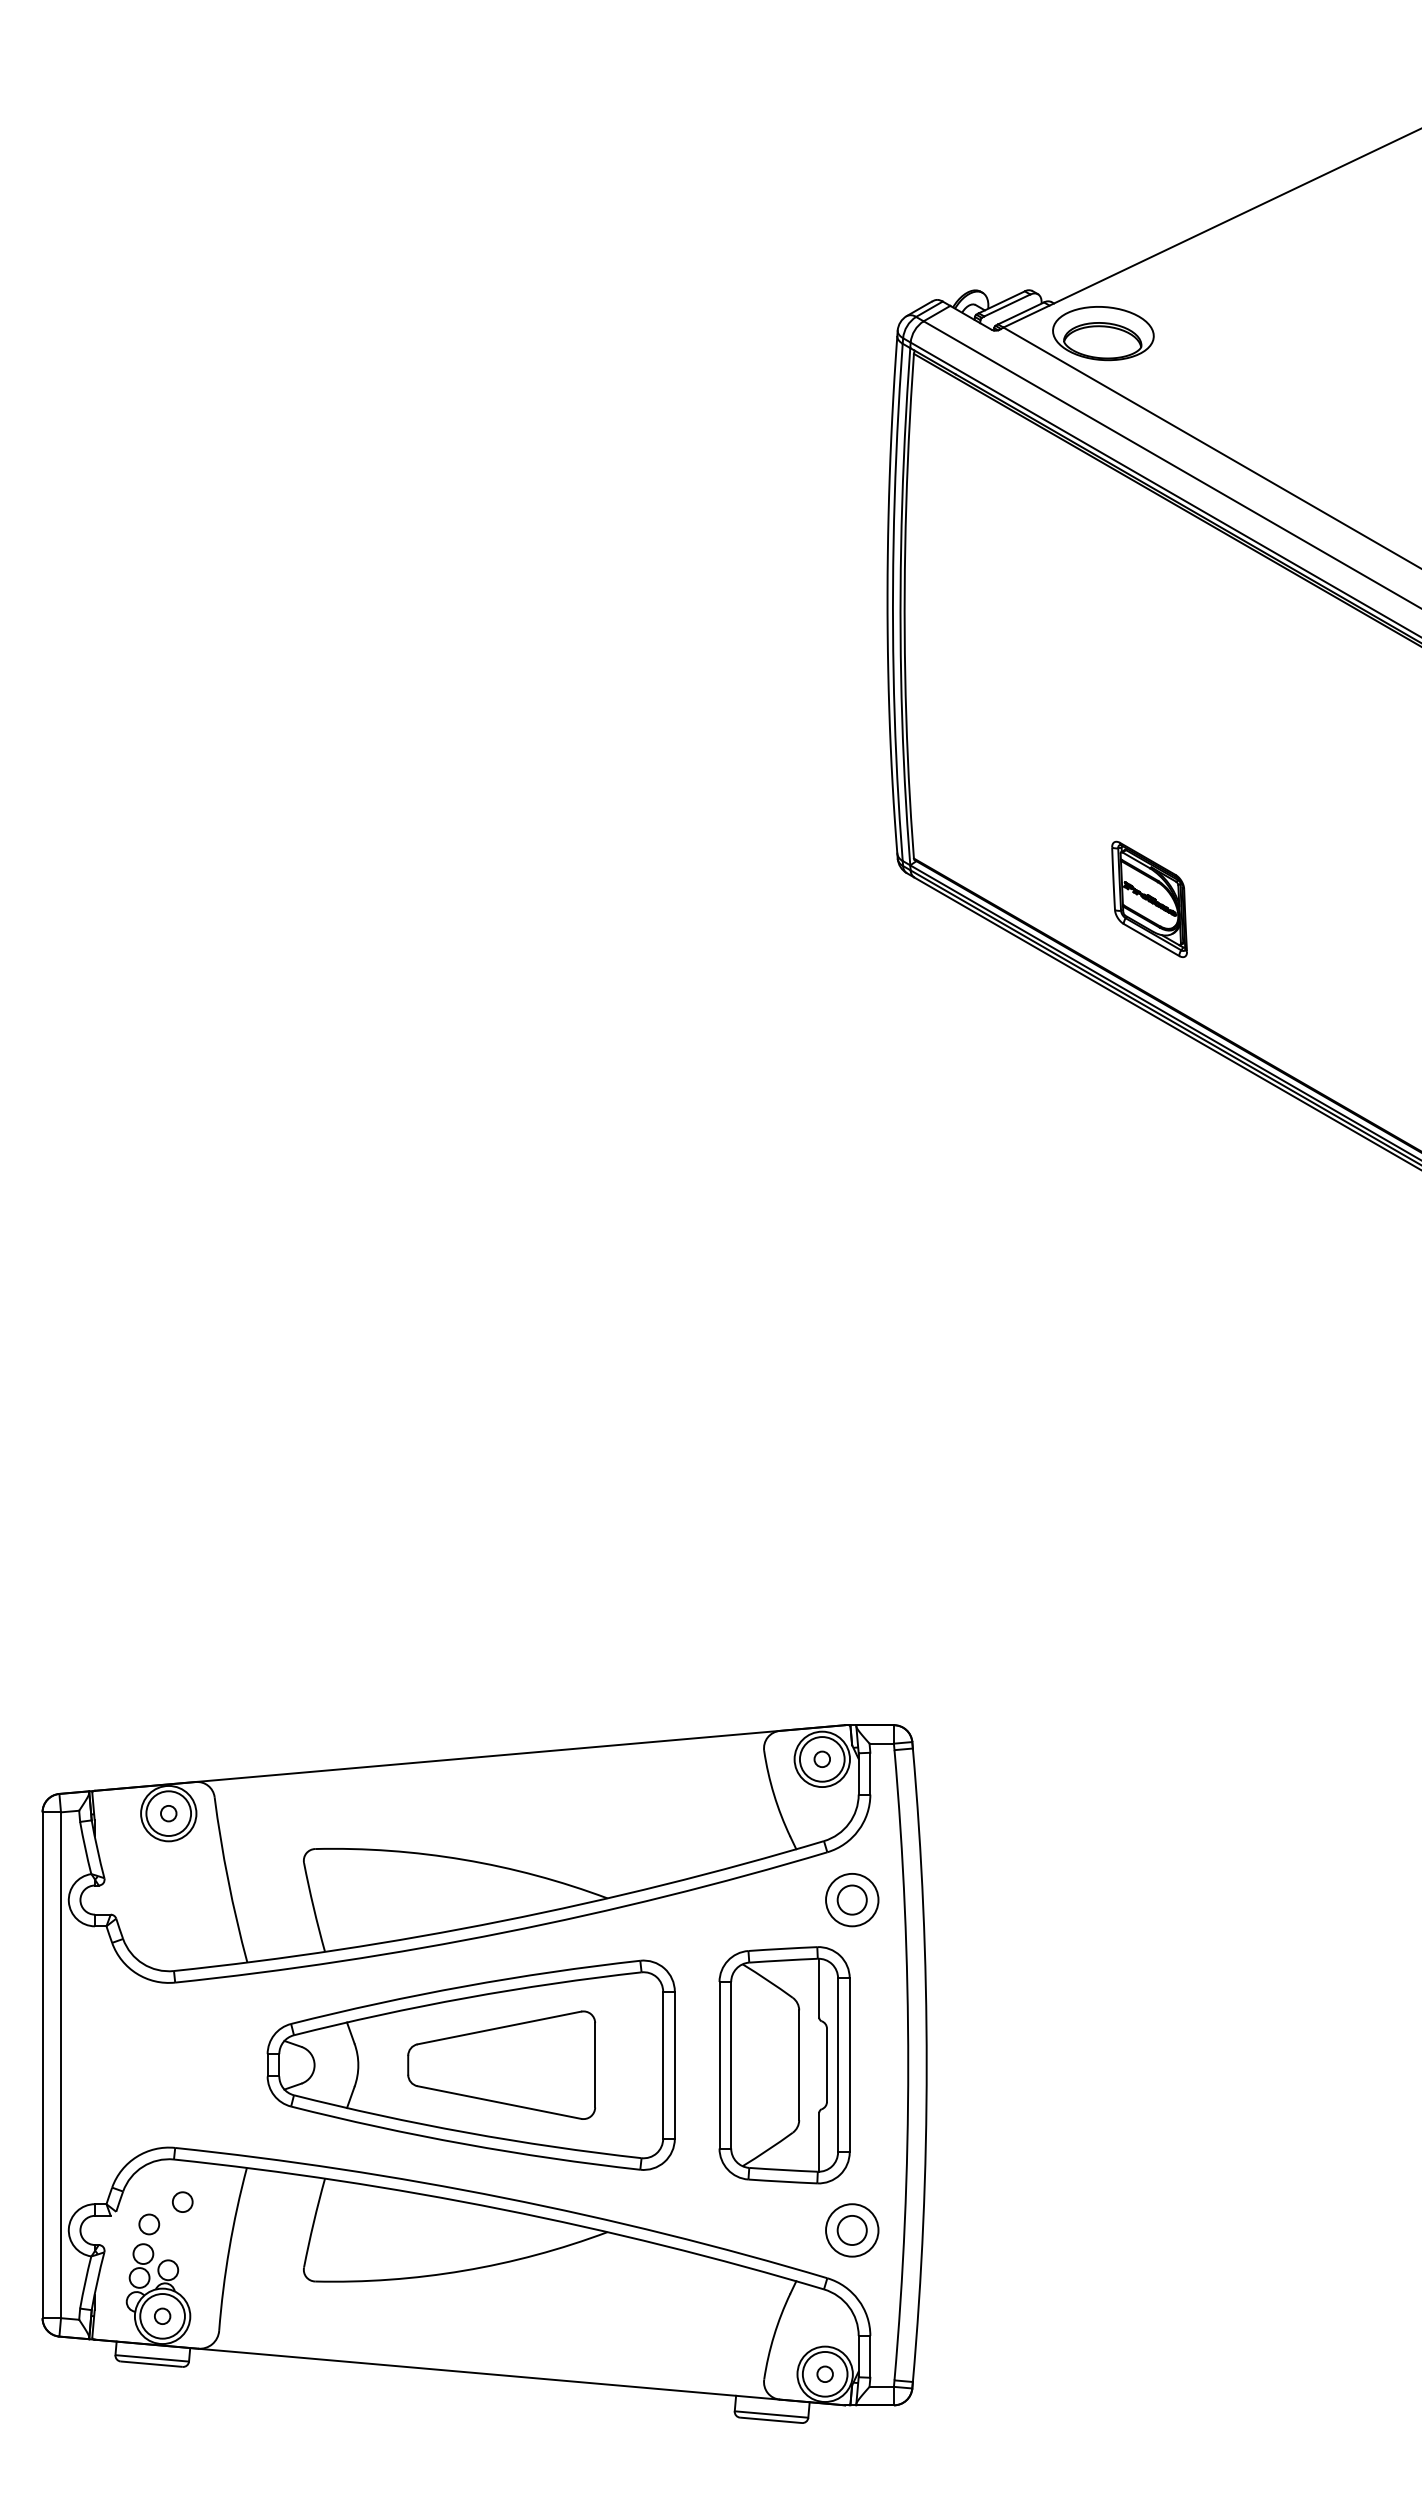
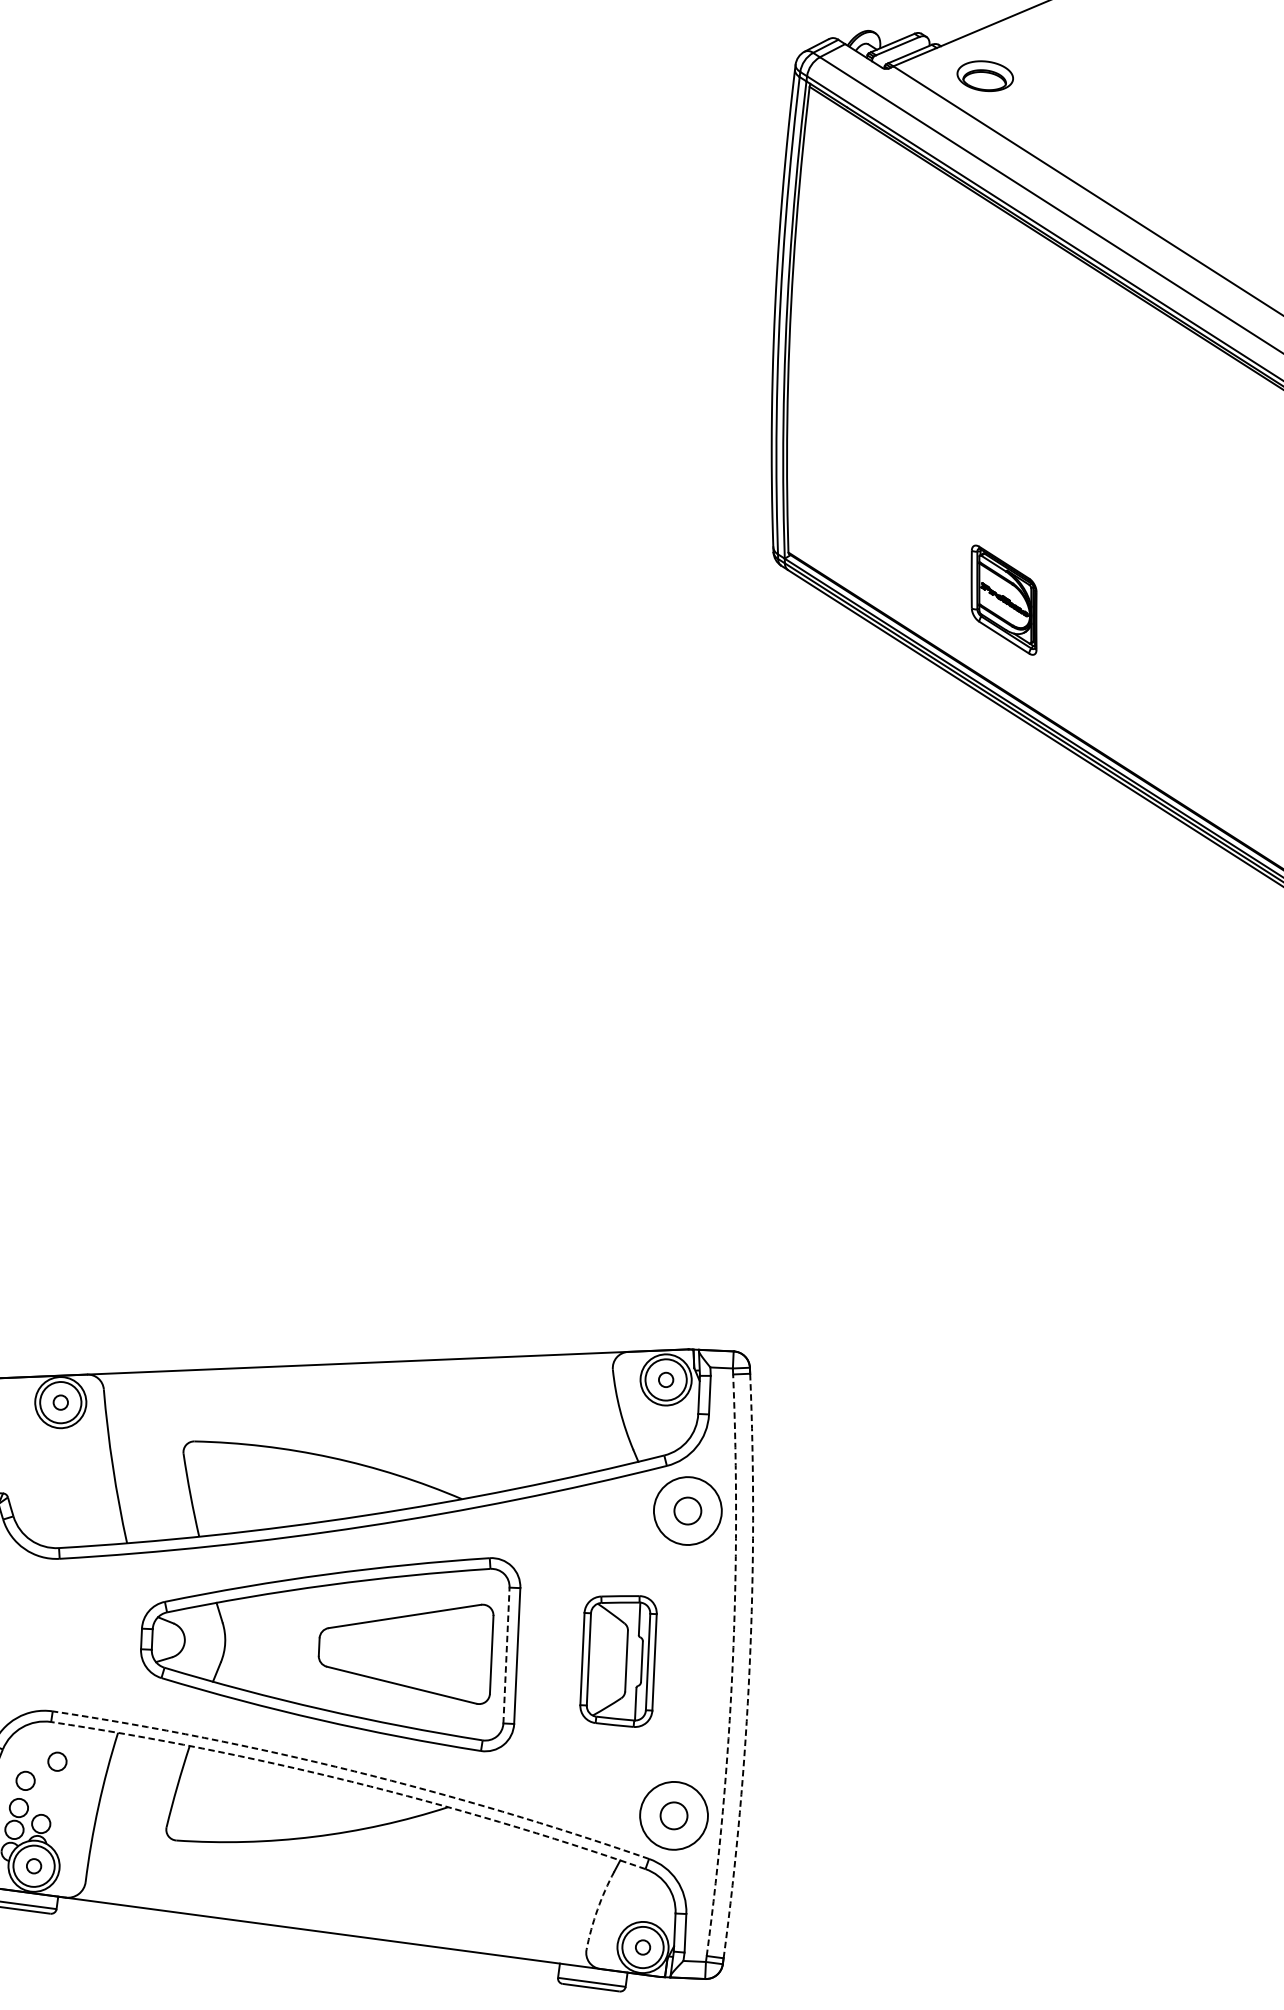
part: (1103, 333) -> (985, 76), size x0.6
circle: (852, 1899) -> (688, 1510), size x1.4
part: (501, 2064) -> (405, 1650), moved
line: (663, 2065) -> (506, 1655), solid -> dashed
part: (784, 2065) -> (618, 1660), size x0.6
arc: (908, 2065) -> (732, 1666), solid -> dashed
arc: (926, 2065) -> (749, 1666), solid -> dashed
arc: (504, 2197) -> (354, 1770), solid -> dashed
arc: (502, 2209) -> (352, 1781), solid -> dashed
circle: (852, 2230) -> (674, 1815), size x1.4
arc: (774, 2335) -> (597, 1909), solid -> dashed

